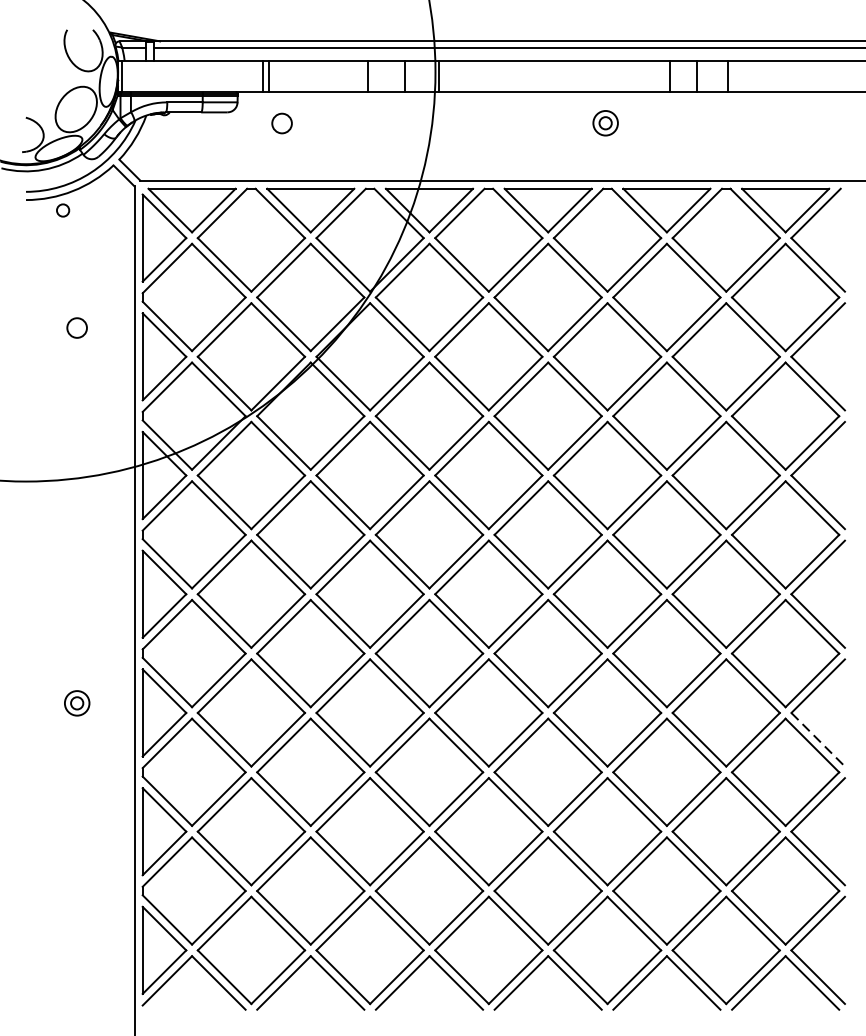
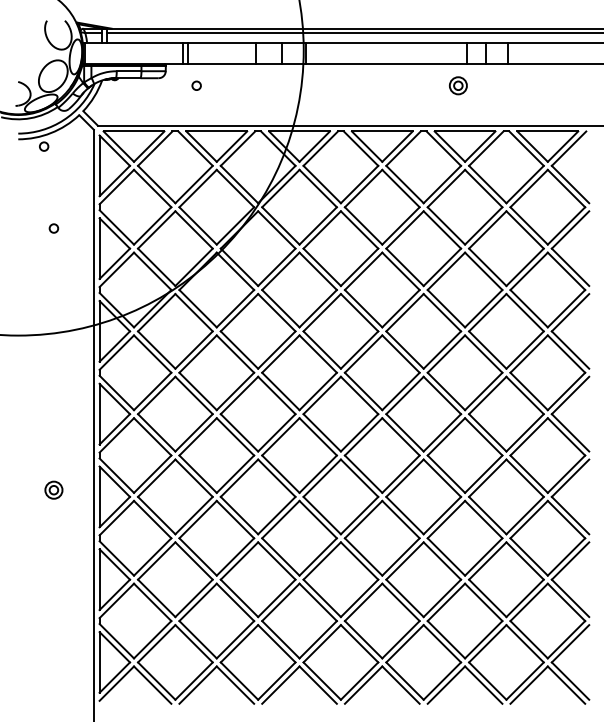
circle: (281, 122) -> (196, 85), size x0.62
part: (605, 122) -> (458, 85), moved
circle: (76, 327) -> (53, 228), size x0.62
line: (818, 739) -> (570, 515), dashed -> solid

